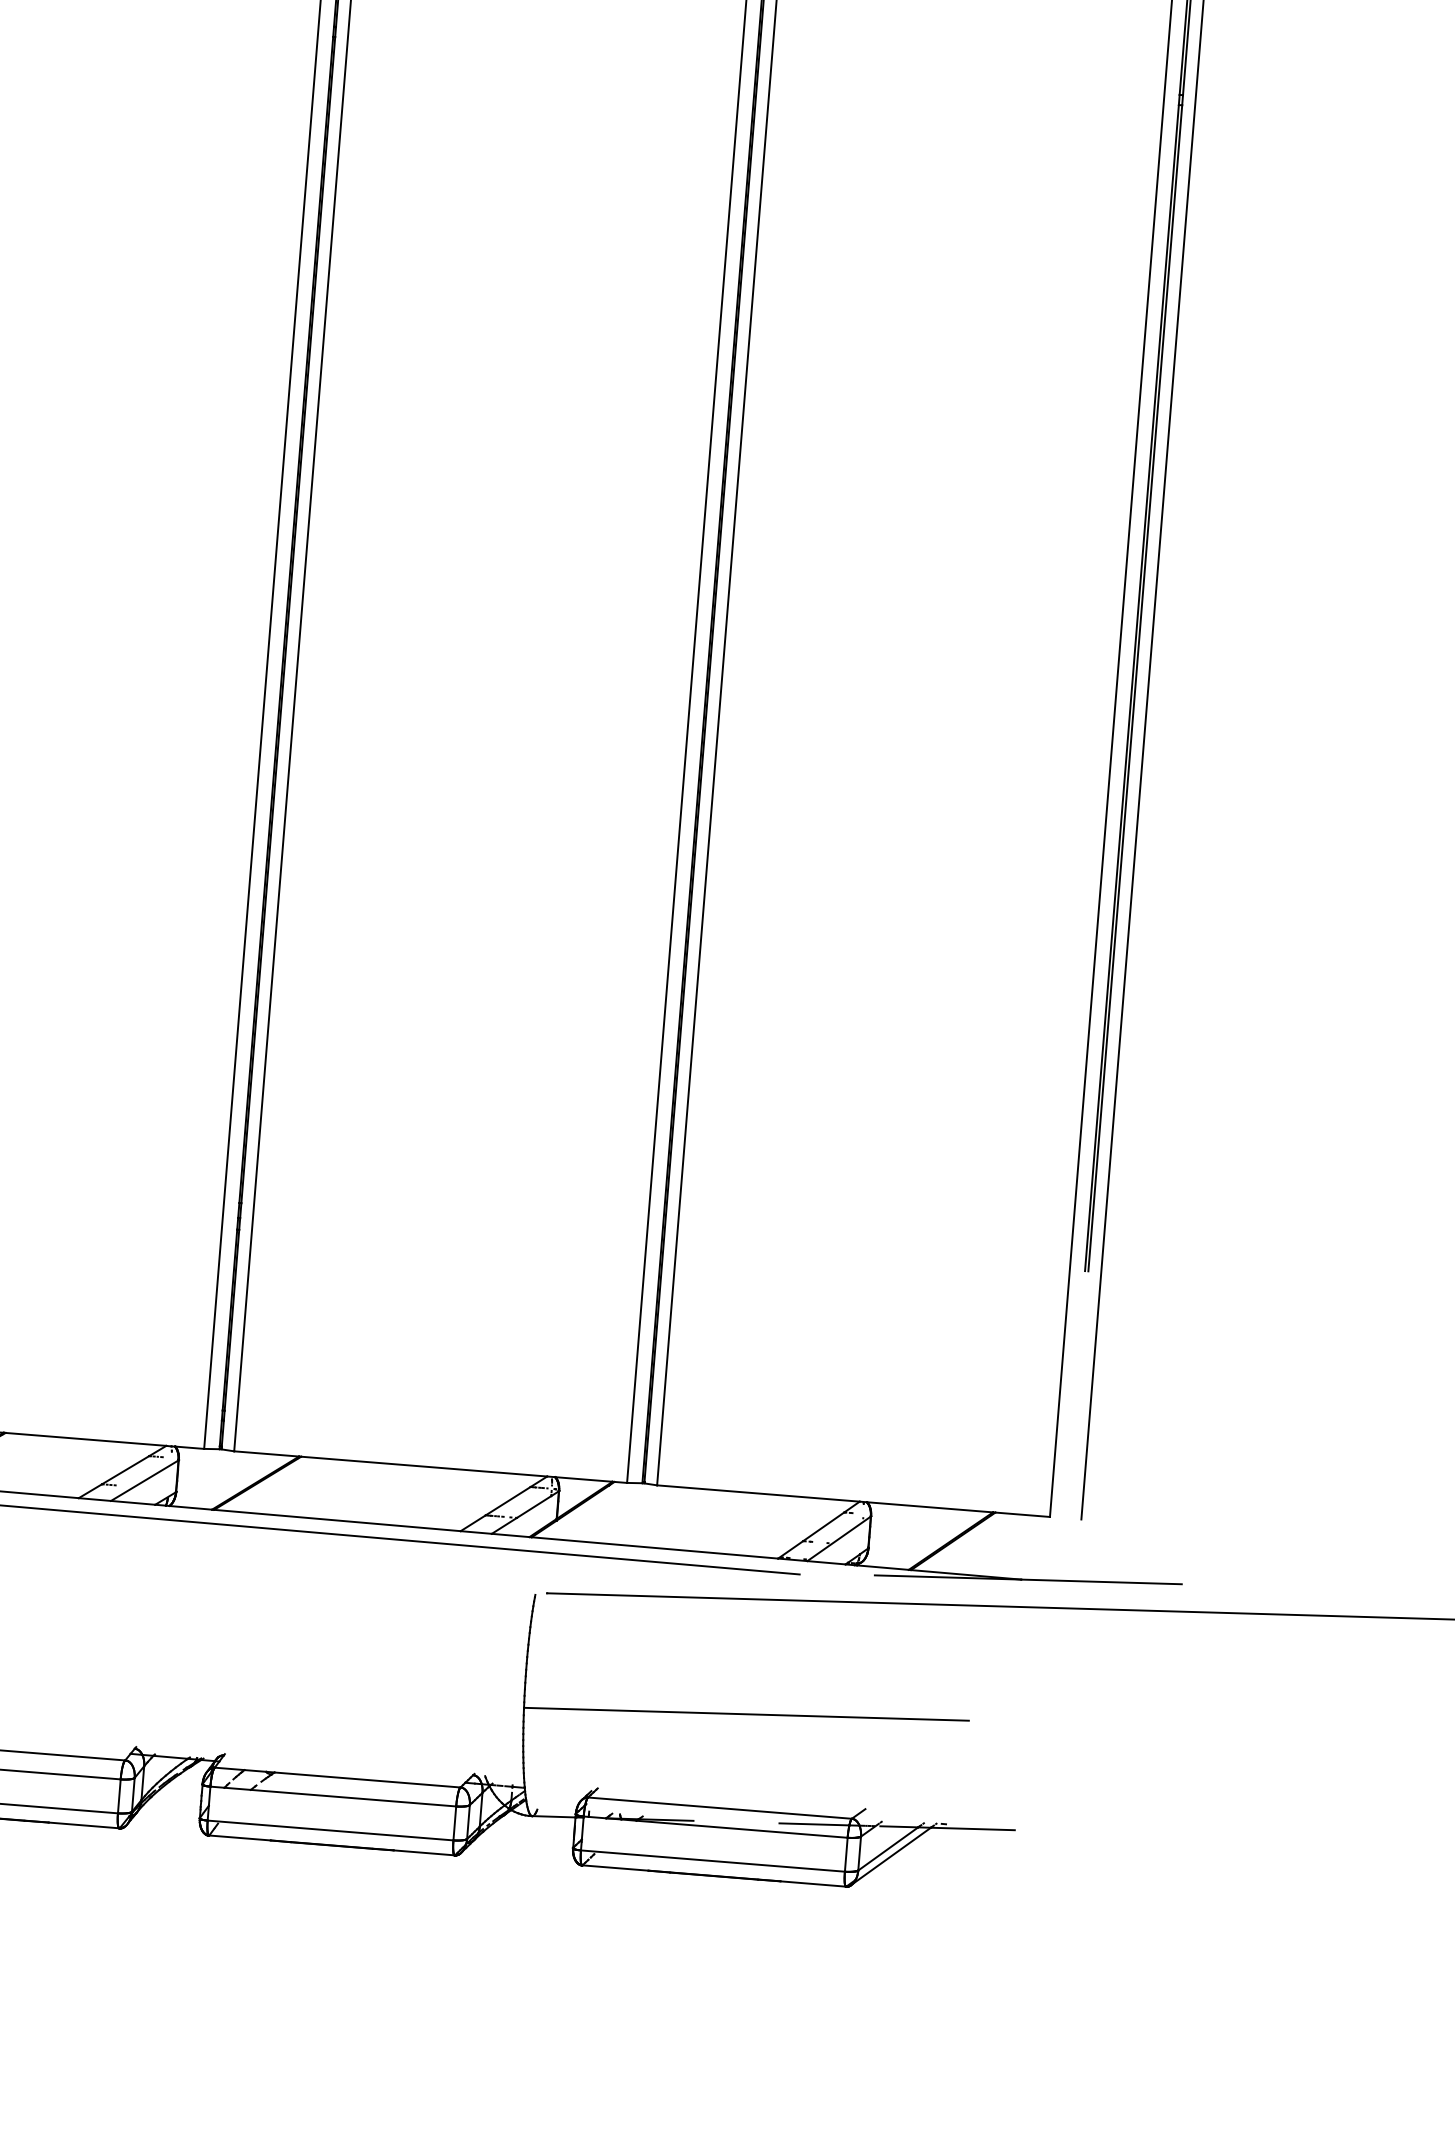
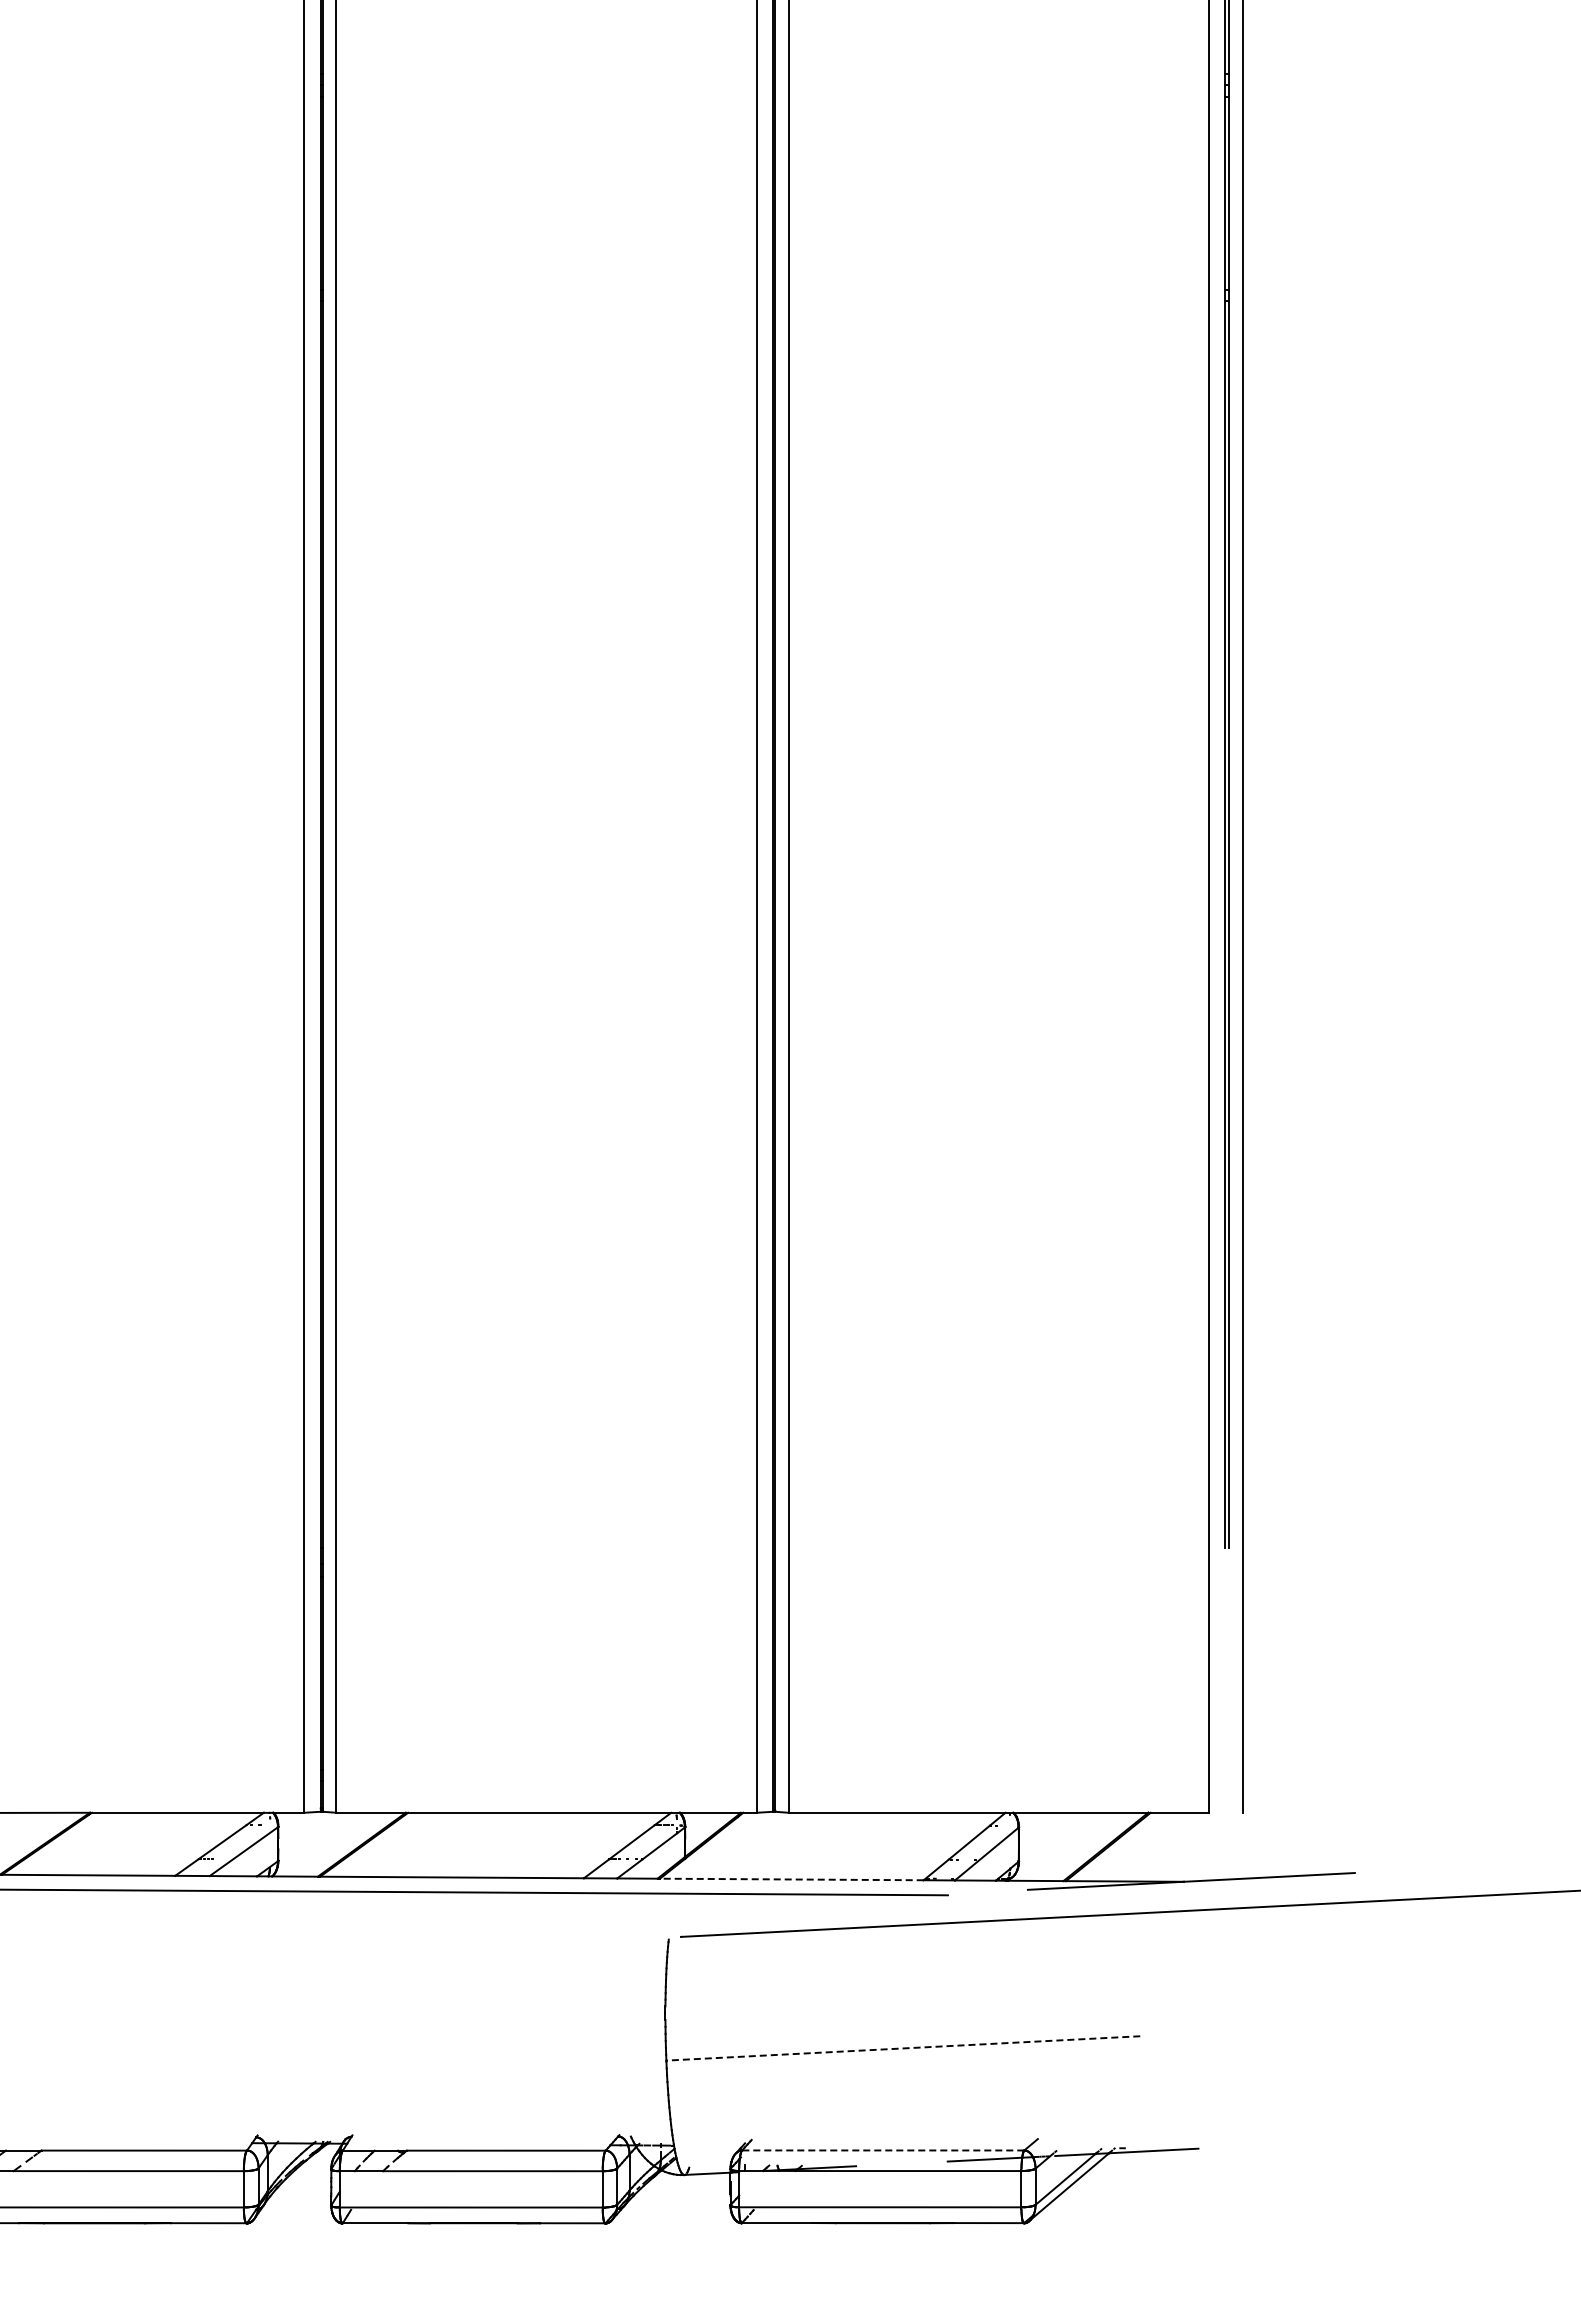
line: (654, 1547) -> (791, 1879), solid -> dashed
line: (745, 1714) -> (902, 2048), solid -> dashed
line: (719, 1808) -> (882, 2150), solid -> dashed

